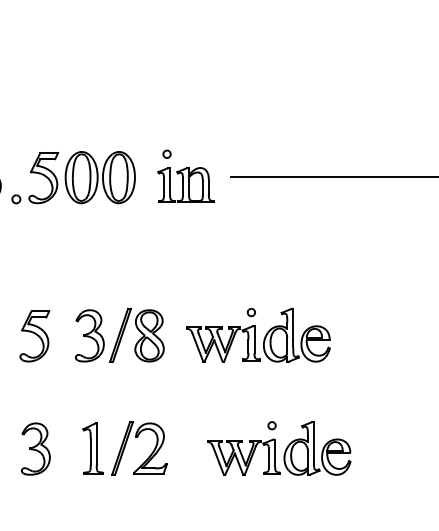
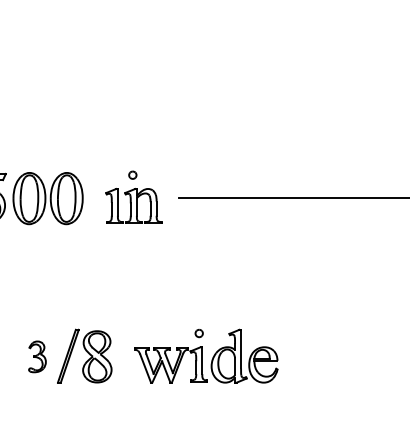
part: (166, 153) -> (132, 174), moved
part: (89, 335) -> (37, 356), size x0.6

